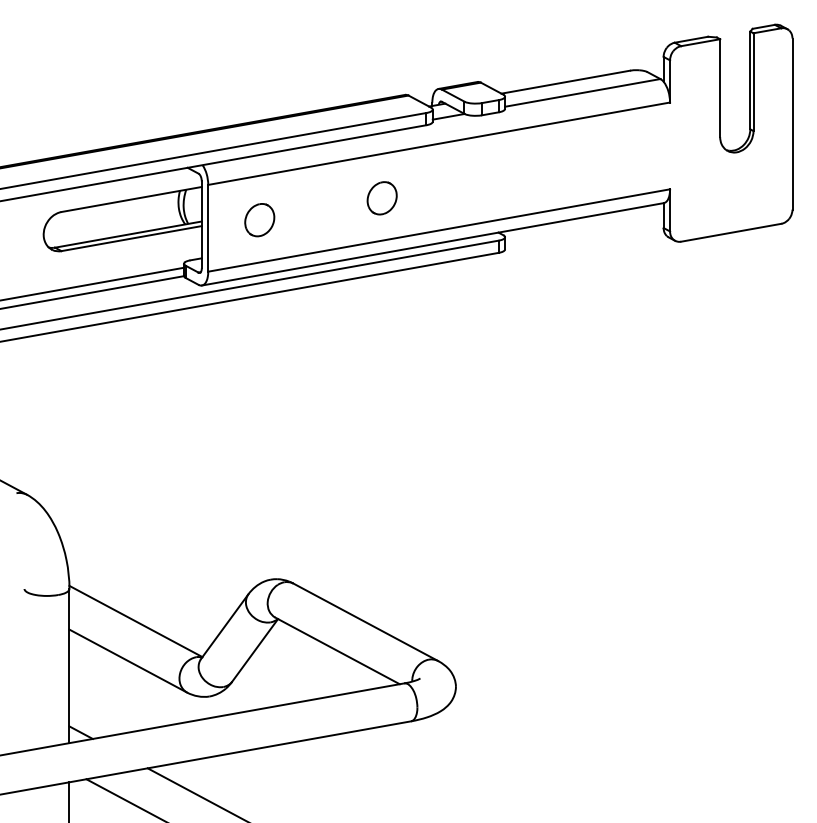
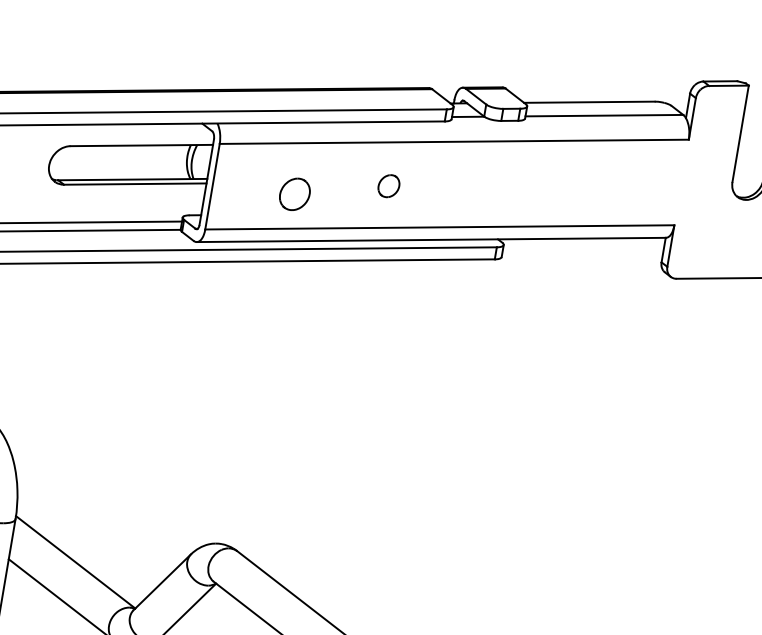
part: (381, 198) -> (388, 186), size x0.7
part: (259, 220) -> (294, 194), moved

